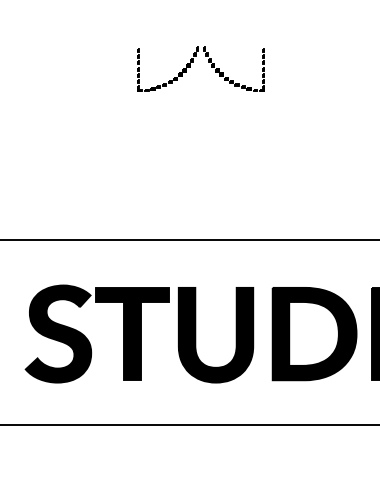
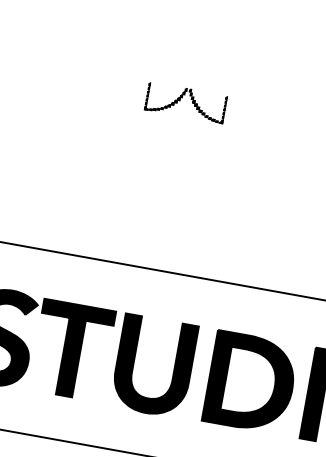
part: (200, 69) -> (185, 102), size x0.62

